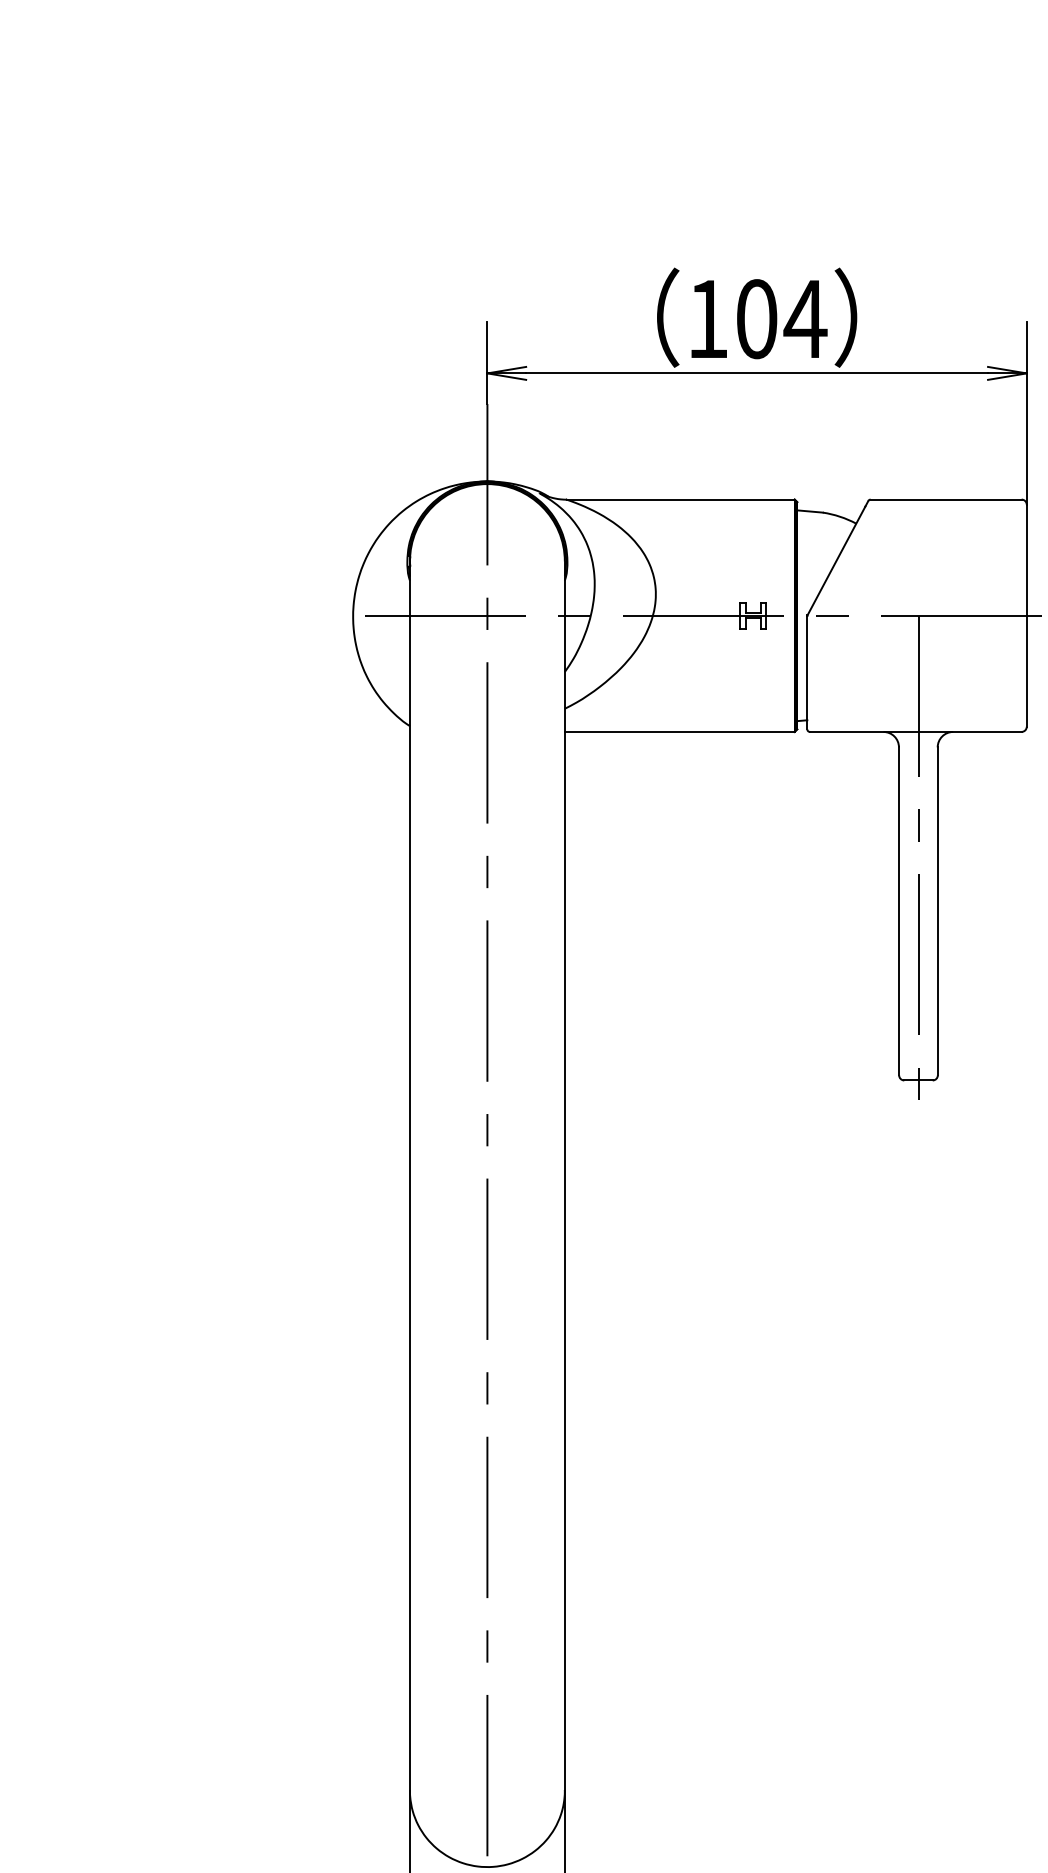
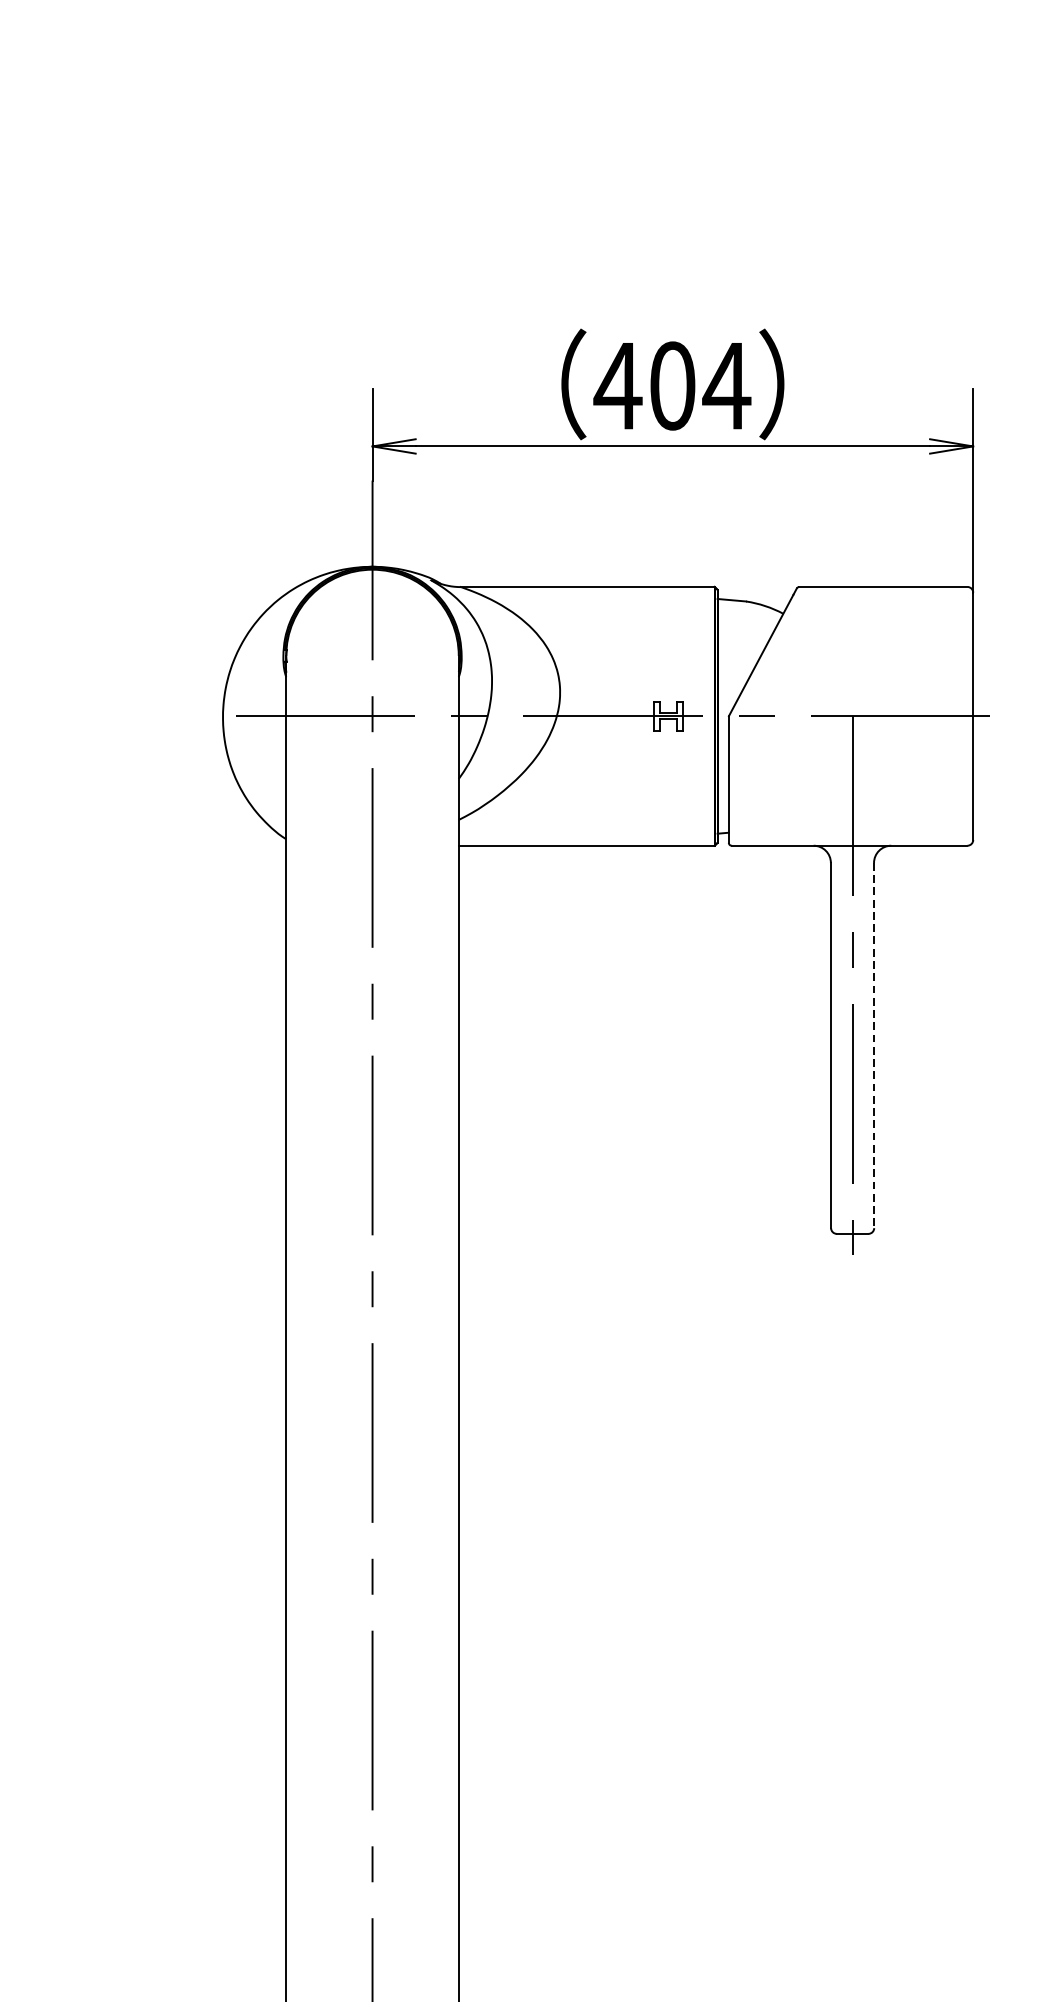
text: (707, 318) -> (617, 385), 104 -> 404
line: (937, 911) -> (873, 1045), solid -> dashed

